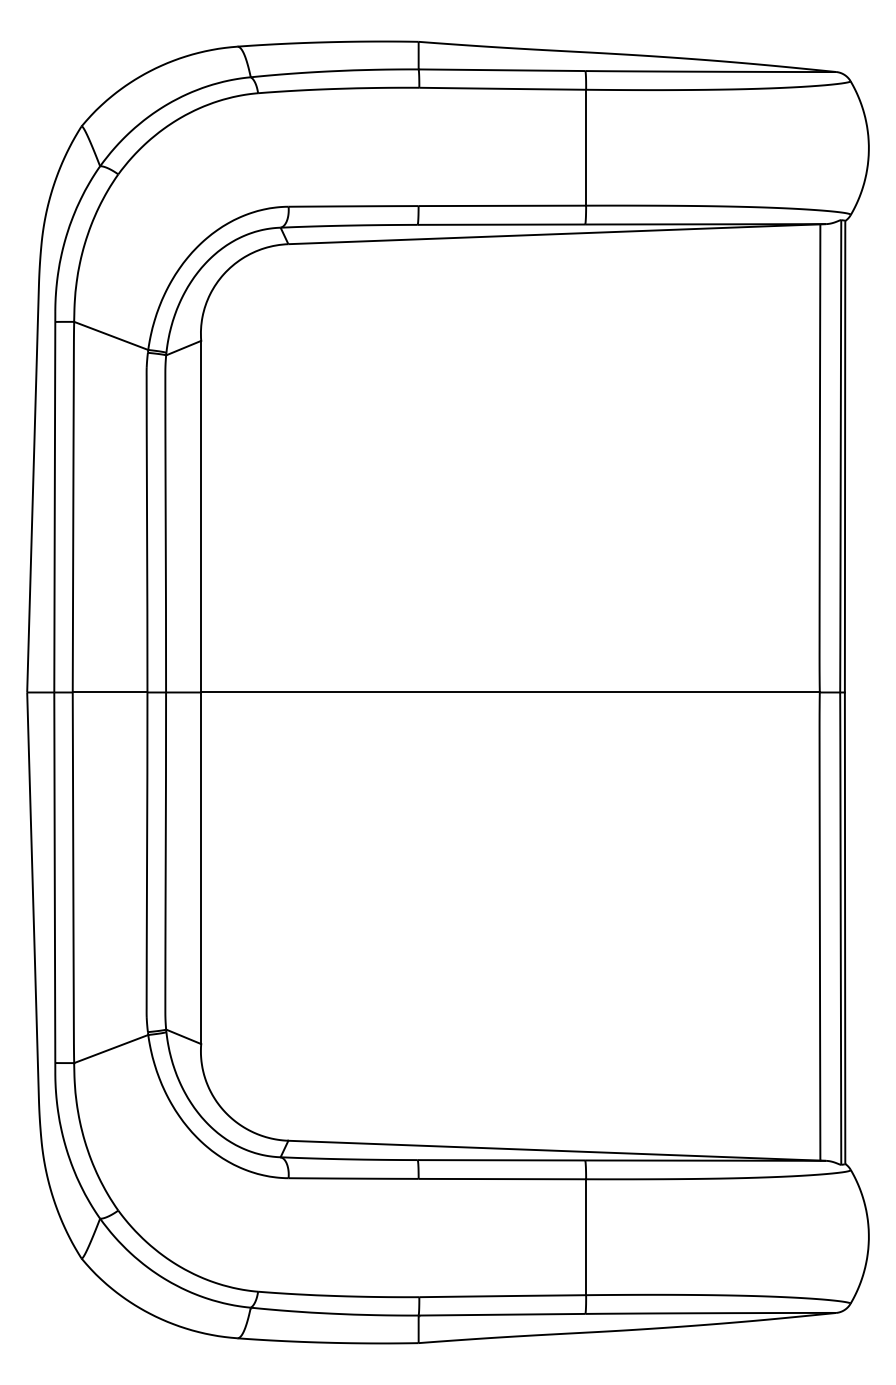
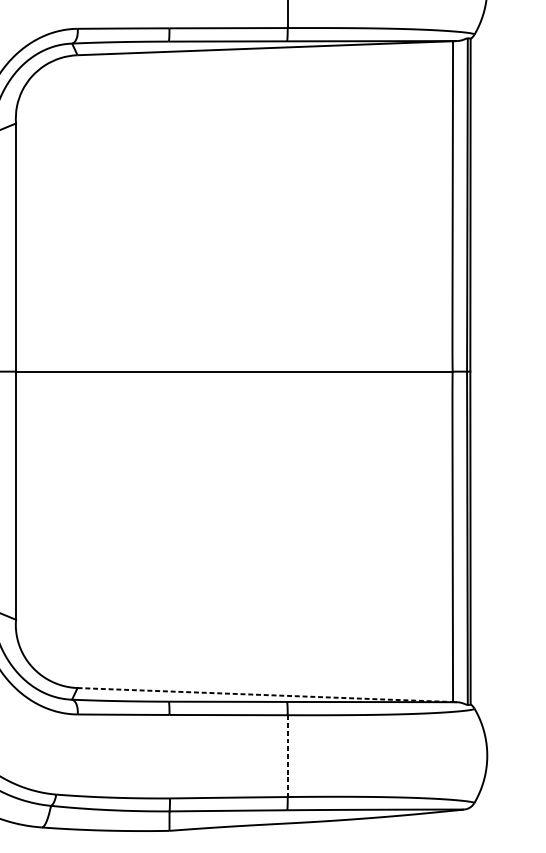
line: (554, 1150) -> (265, 694), solid -> dashed
line: (586, 1237) -> (287, 756), solid -> dashed

